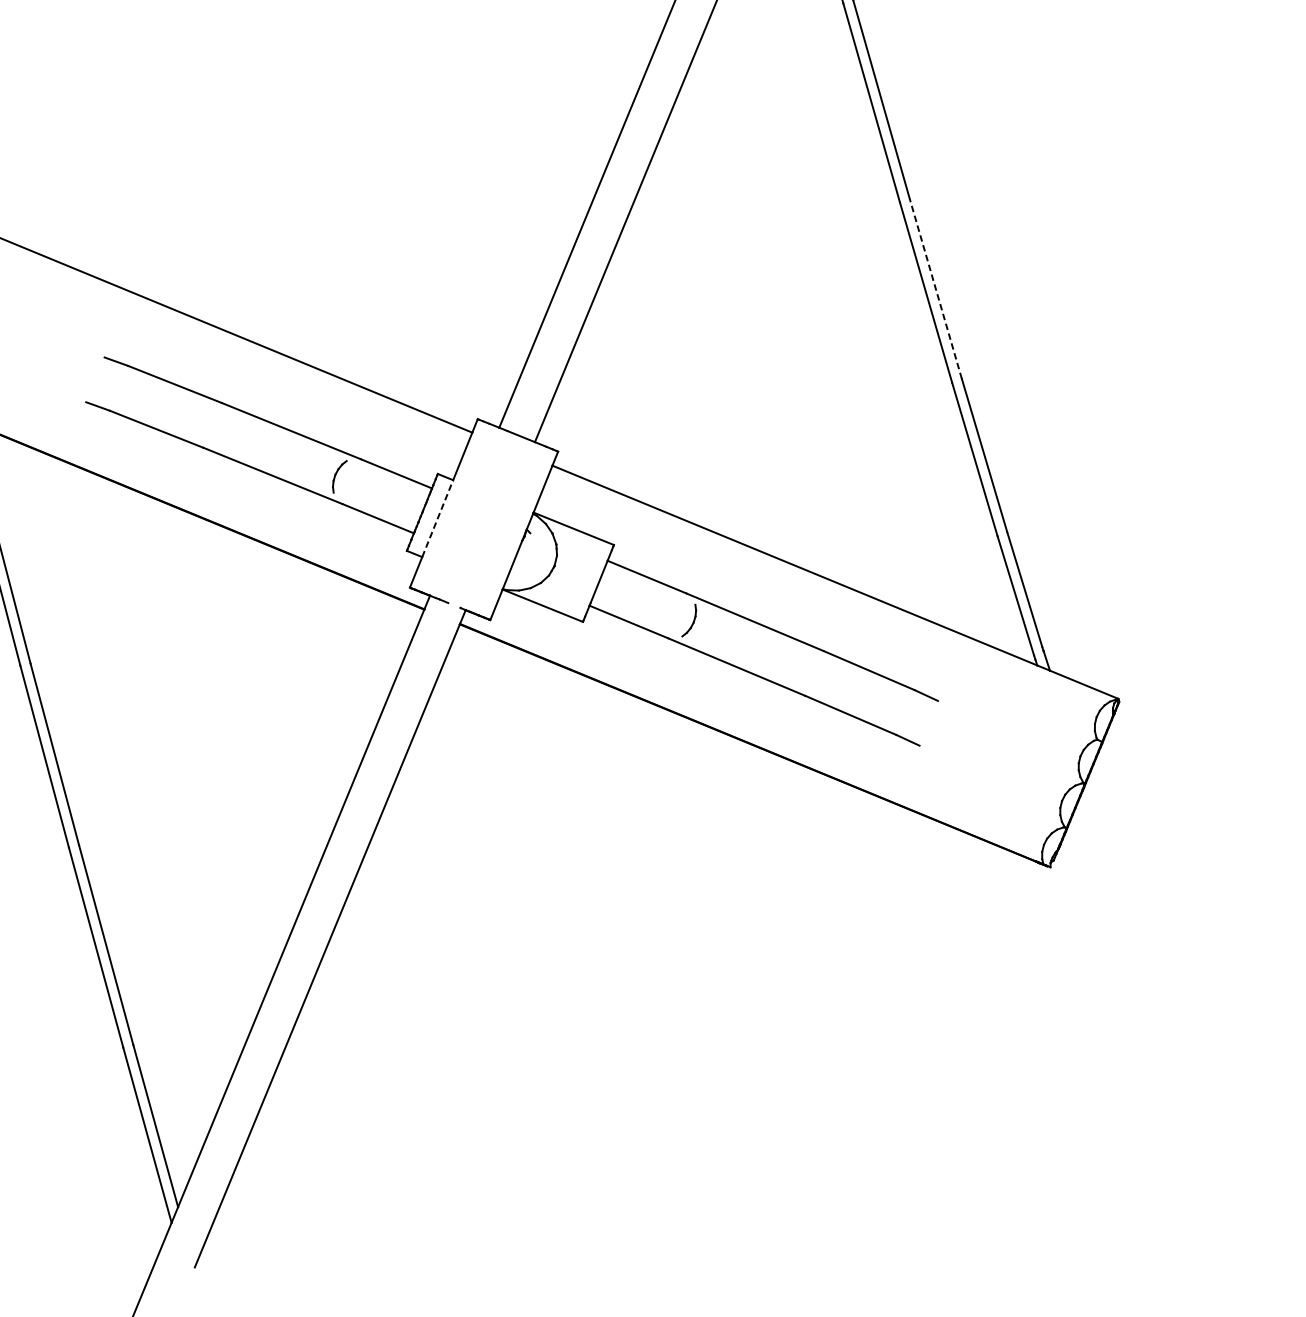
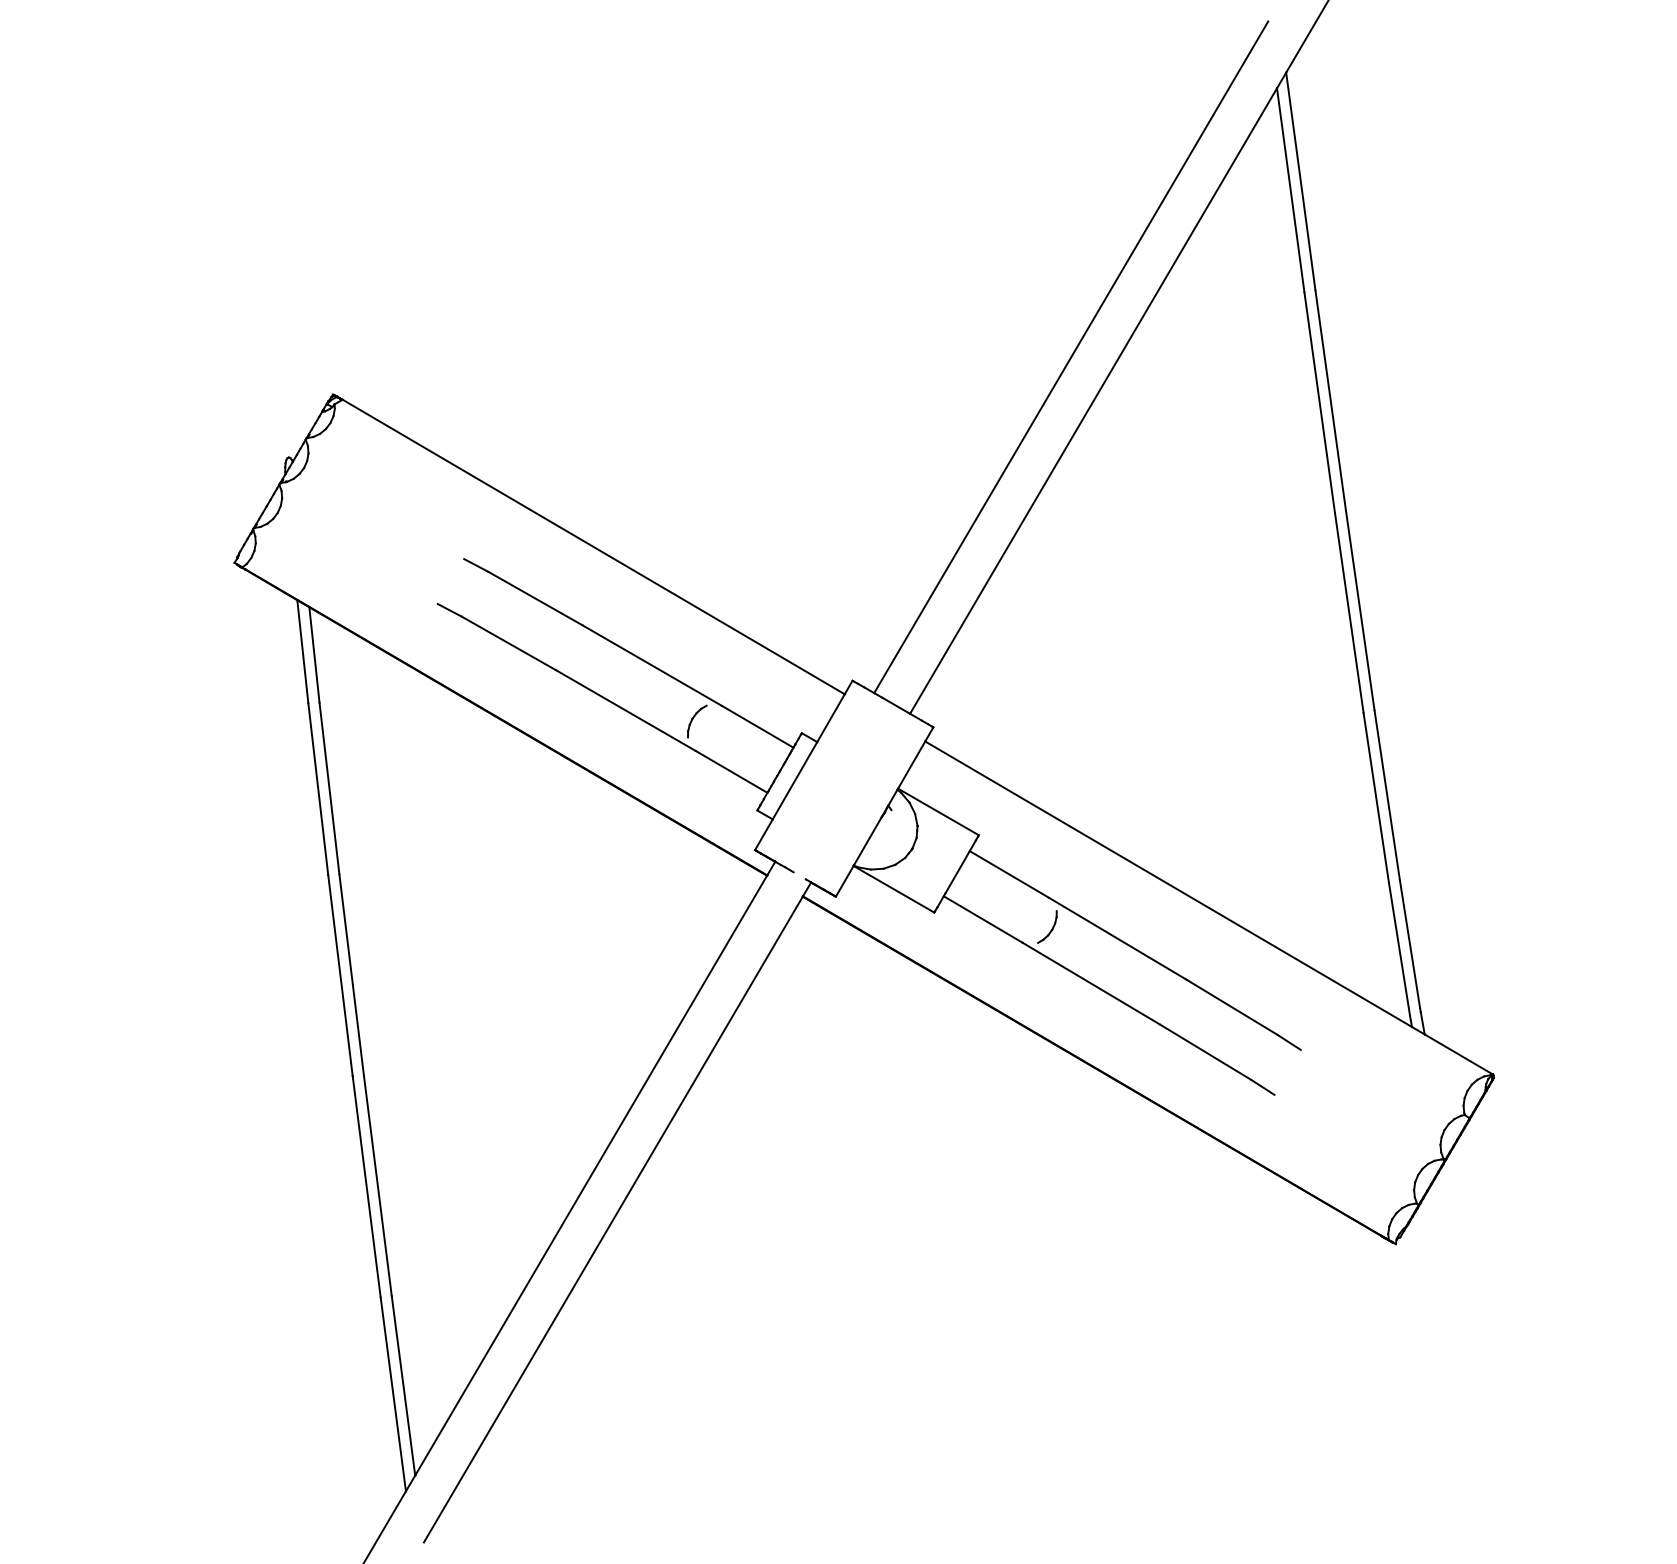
line: (936, 288) -> (1360, 610), dashed -> solid
line: (438, 518) -> (795, 780), dashed -> solid

